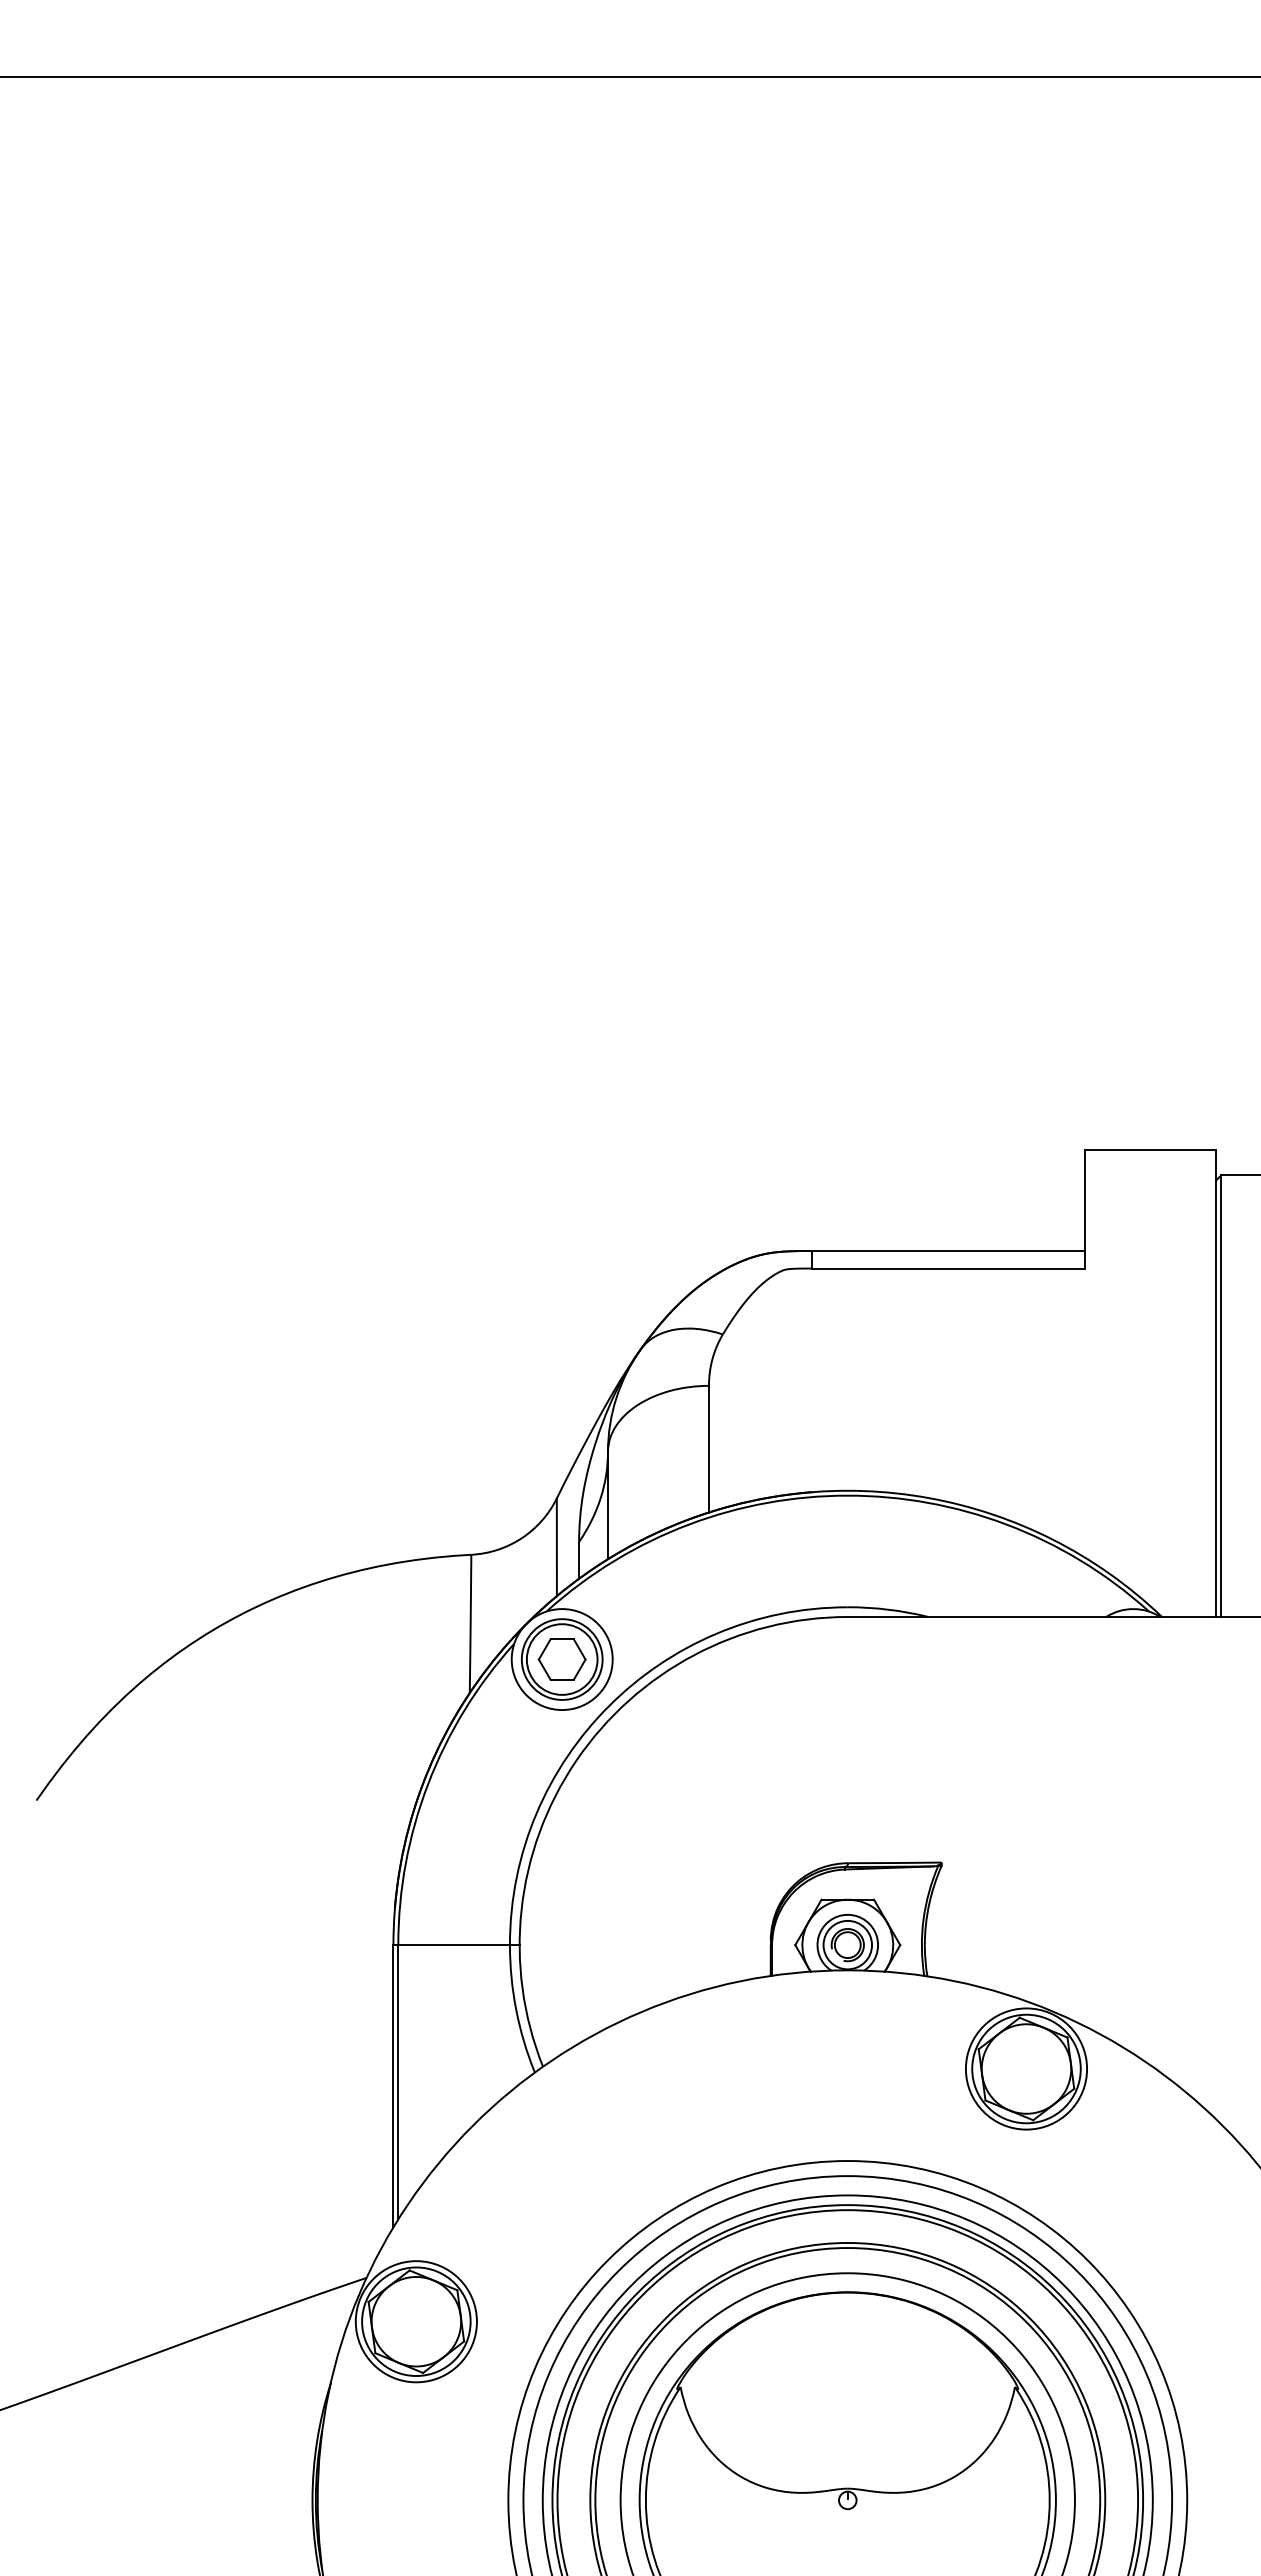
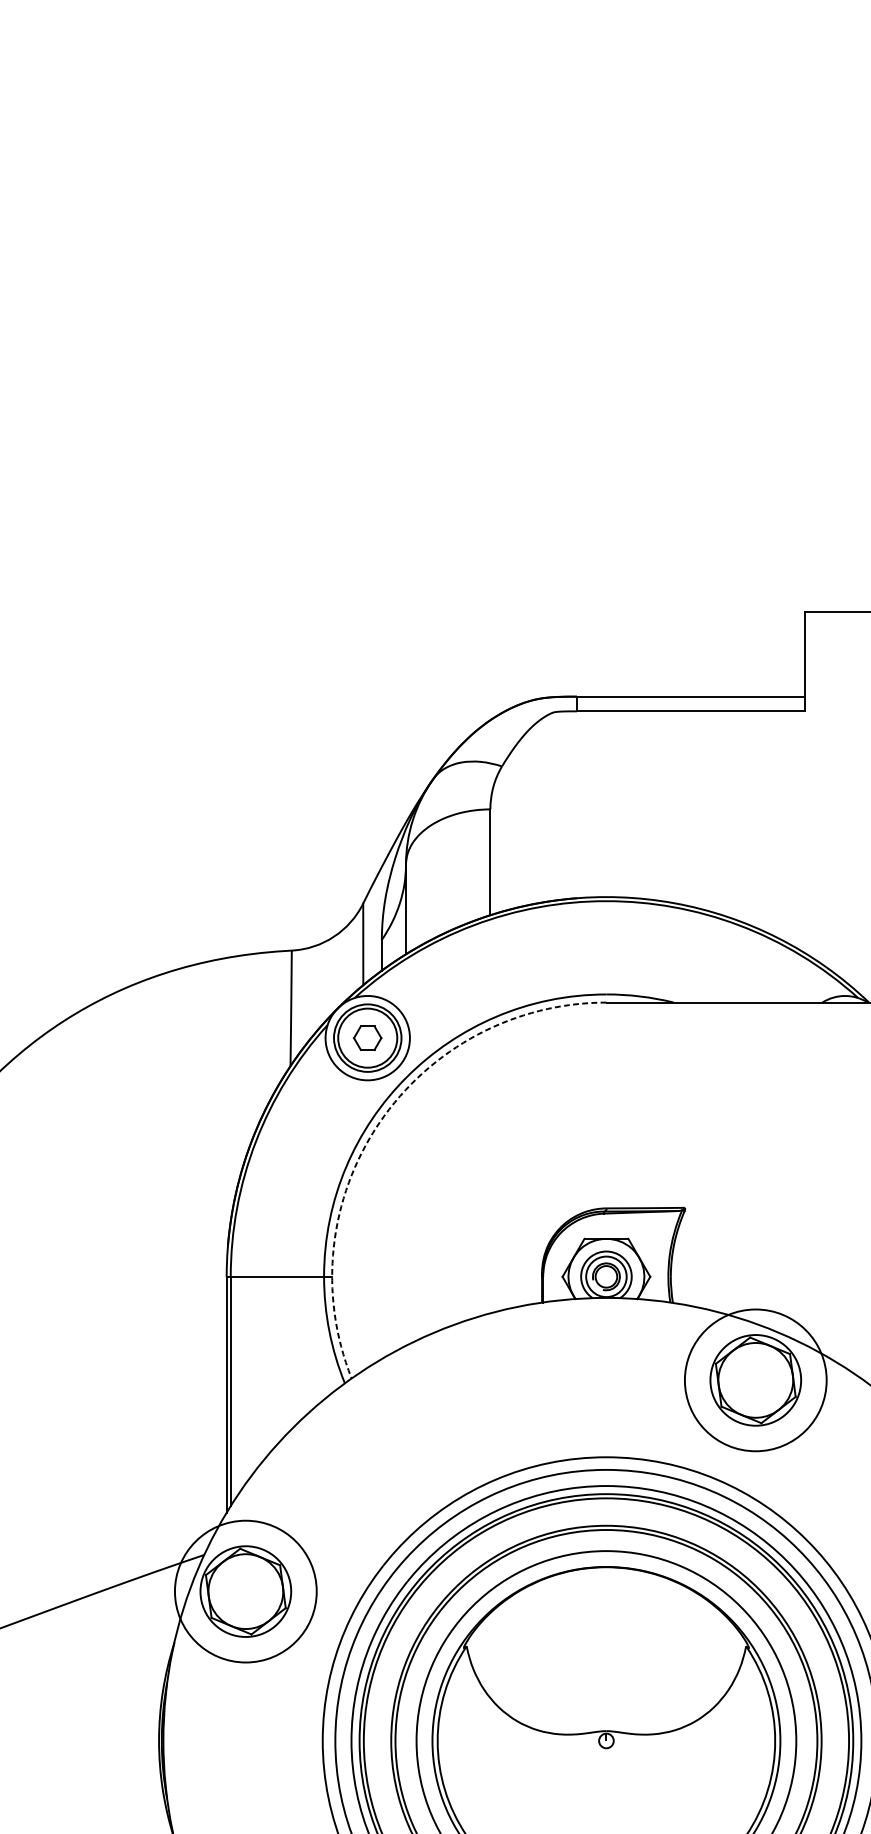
part: (561, 1659) -> (367, 1038), size x0.7
arc: (576, 1761) -> (379, 1123), solid -> dashed
circle: (1026, 2068) -> (755, 1379), size x1.4
circle: (415, 2321) -> (245, 1591), size x1.4

